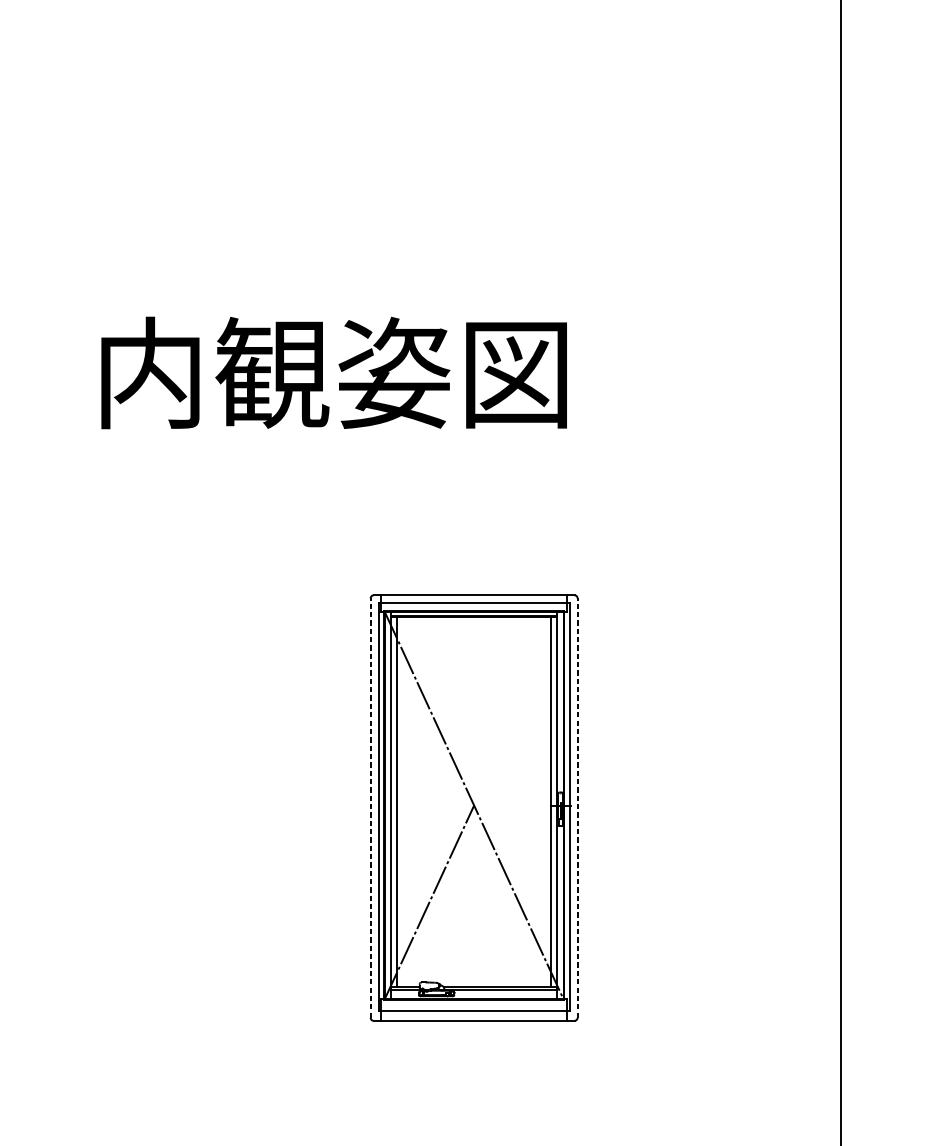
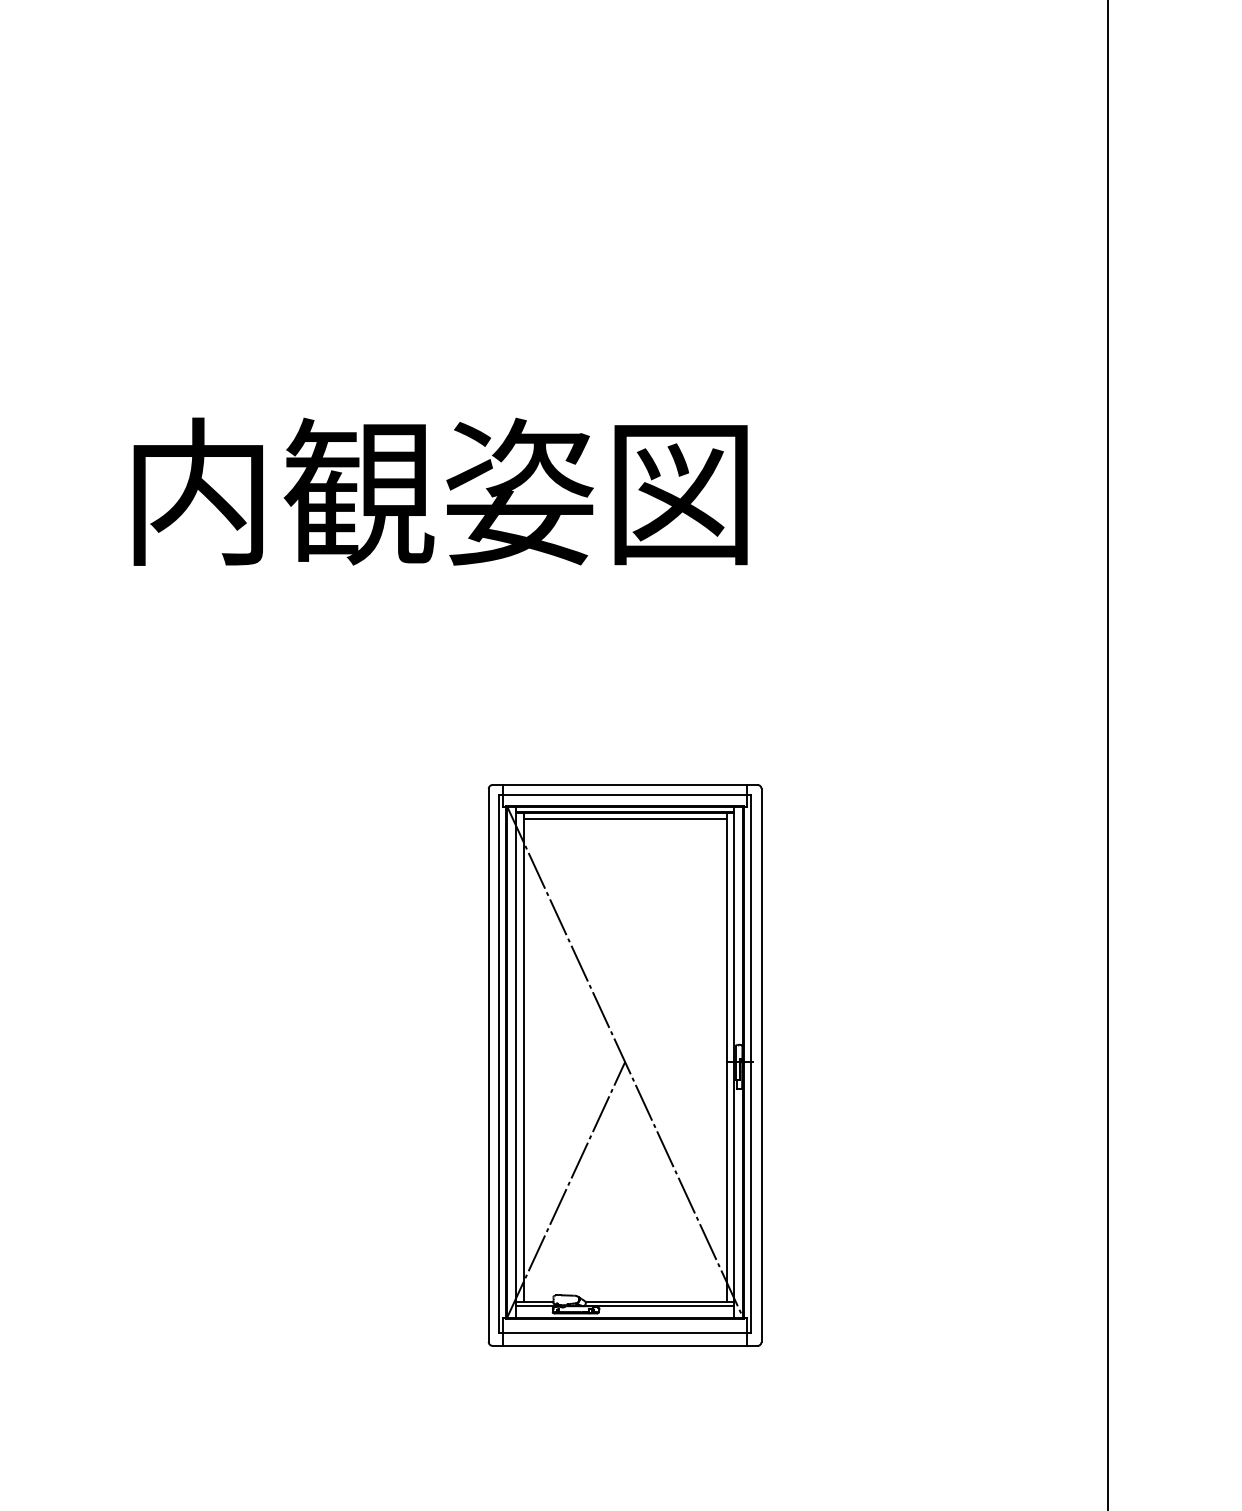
line: (473, 620) -> (624, 818), added
line: (370, 808) -> (488, 1065), dashed -> solid
line: (577, 808) -> (761, 1065), dashed -> solid

